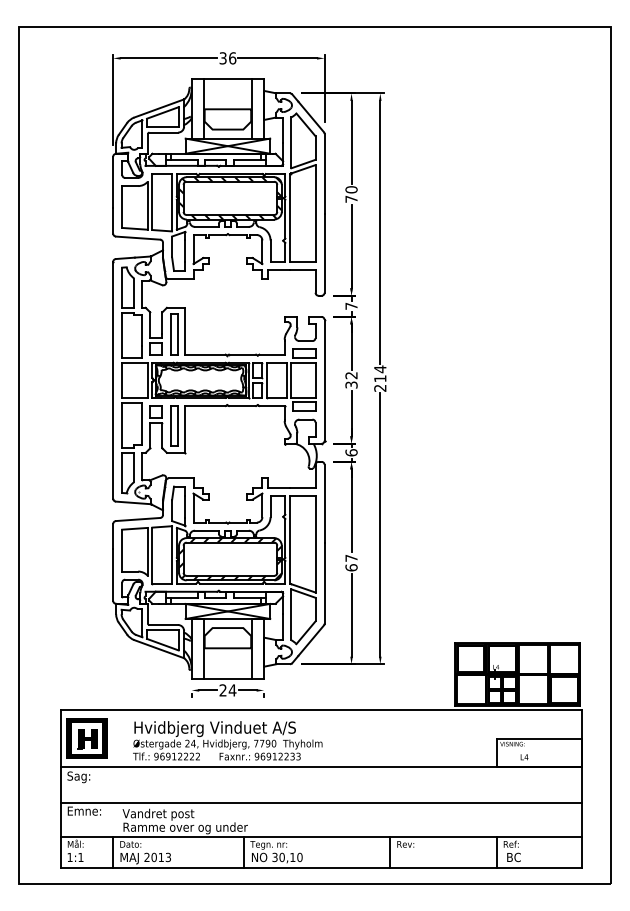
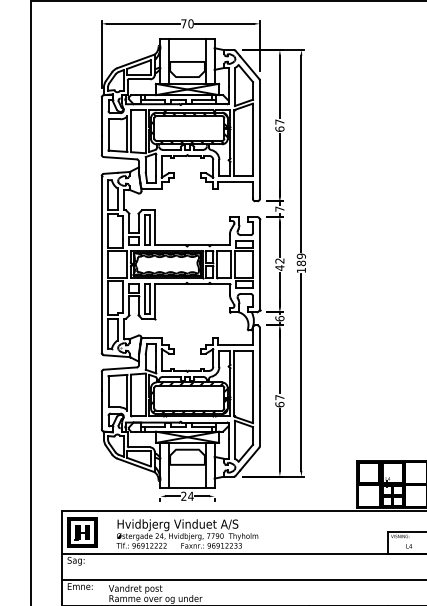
text: (227, 58) -> (187, 23), 36 -> 70
text: (351, 194) -> (279, 125), 70 -> 67
text: (380, 378) -> (301, 263), 214 -> 189
text: (351, 384) -> (279, 267), 32 -> 42

